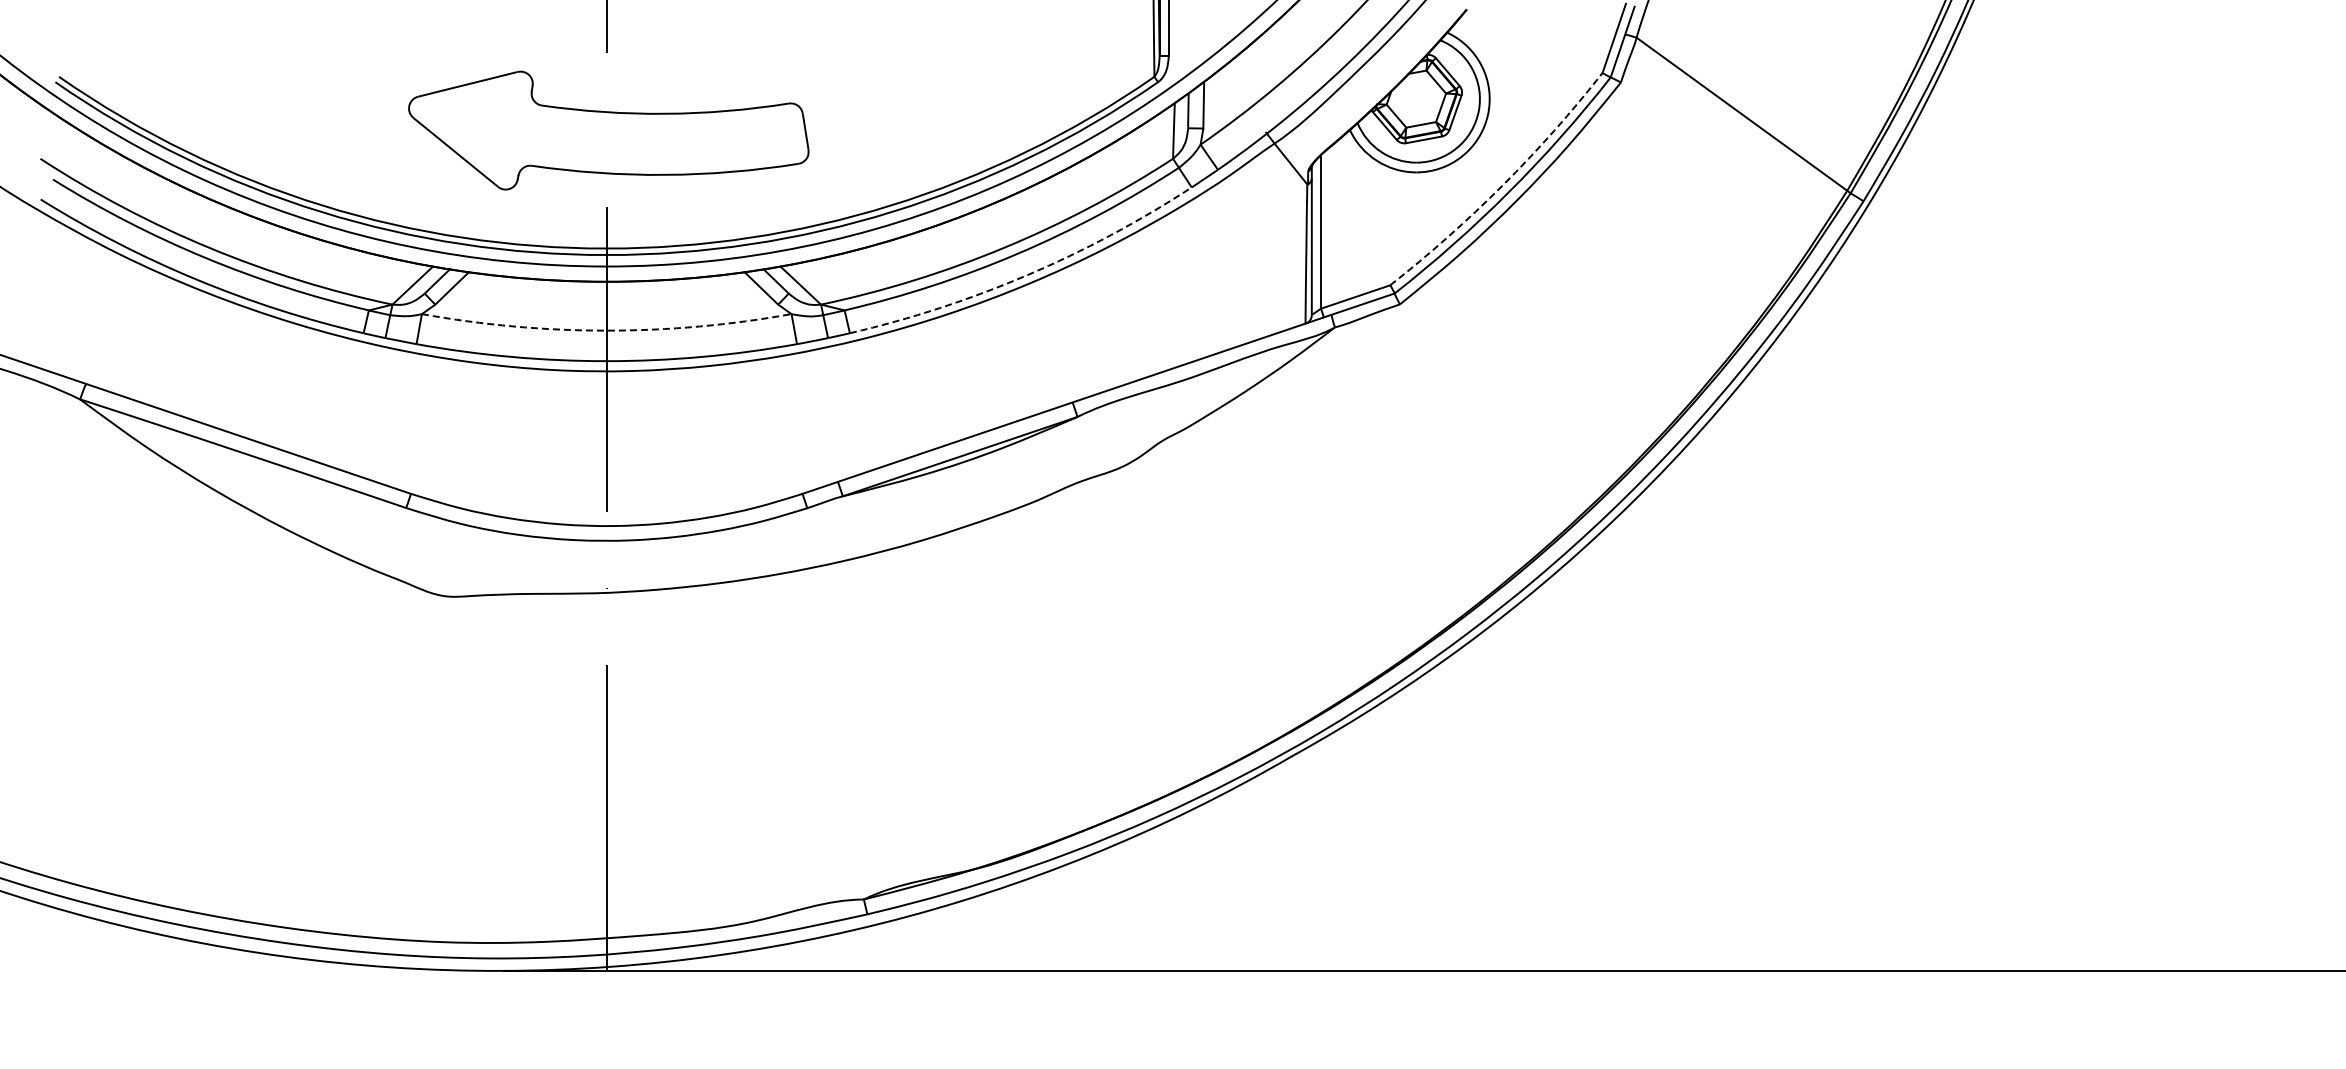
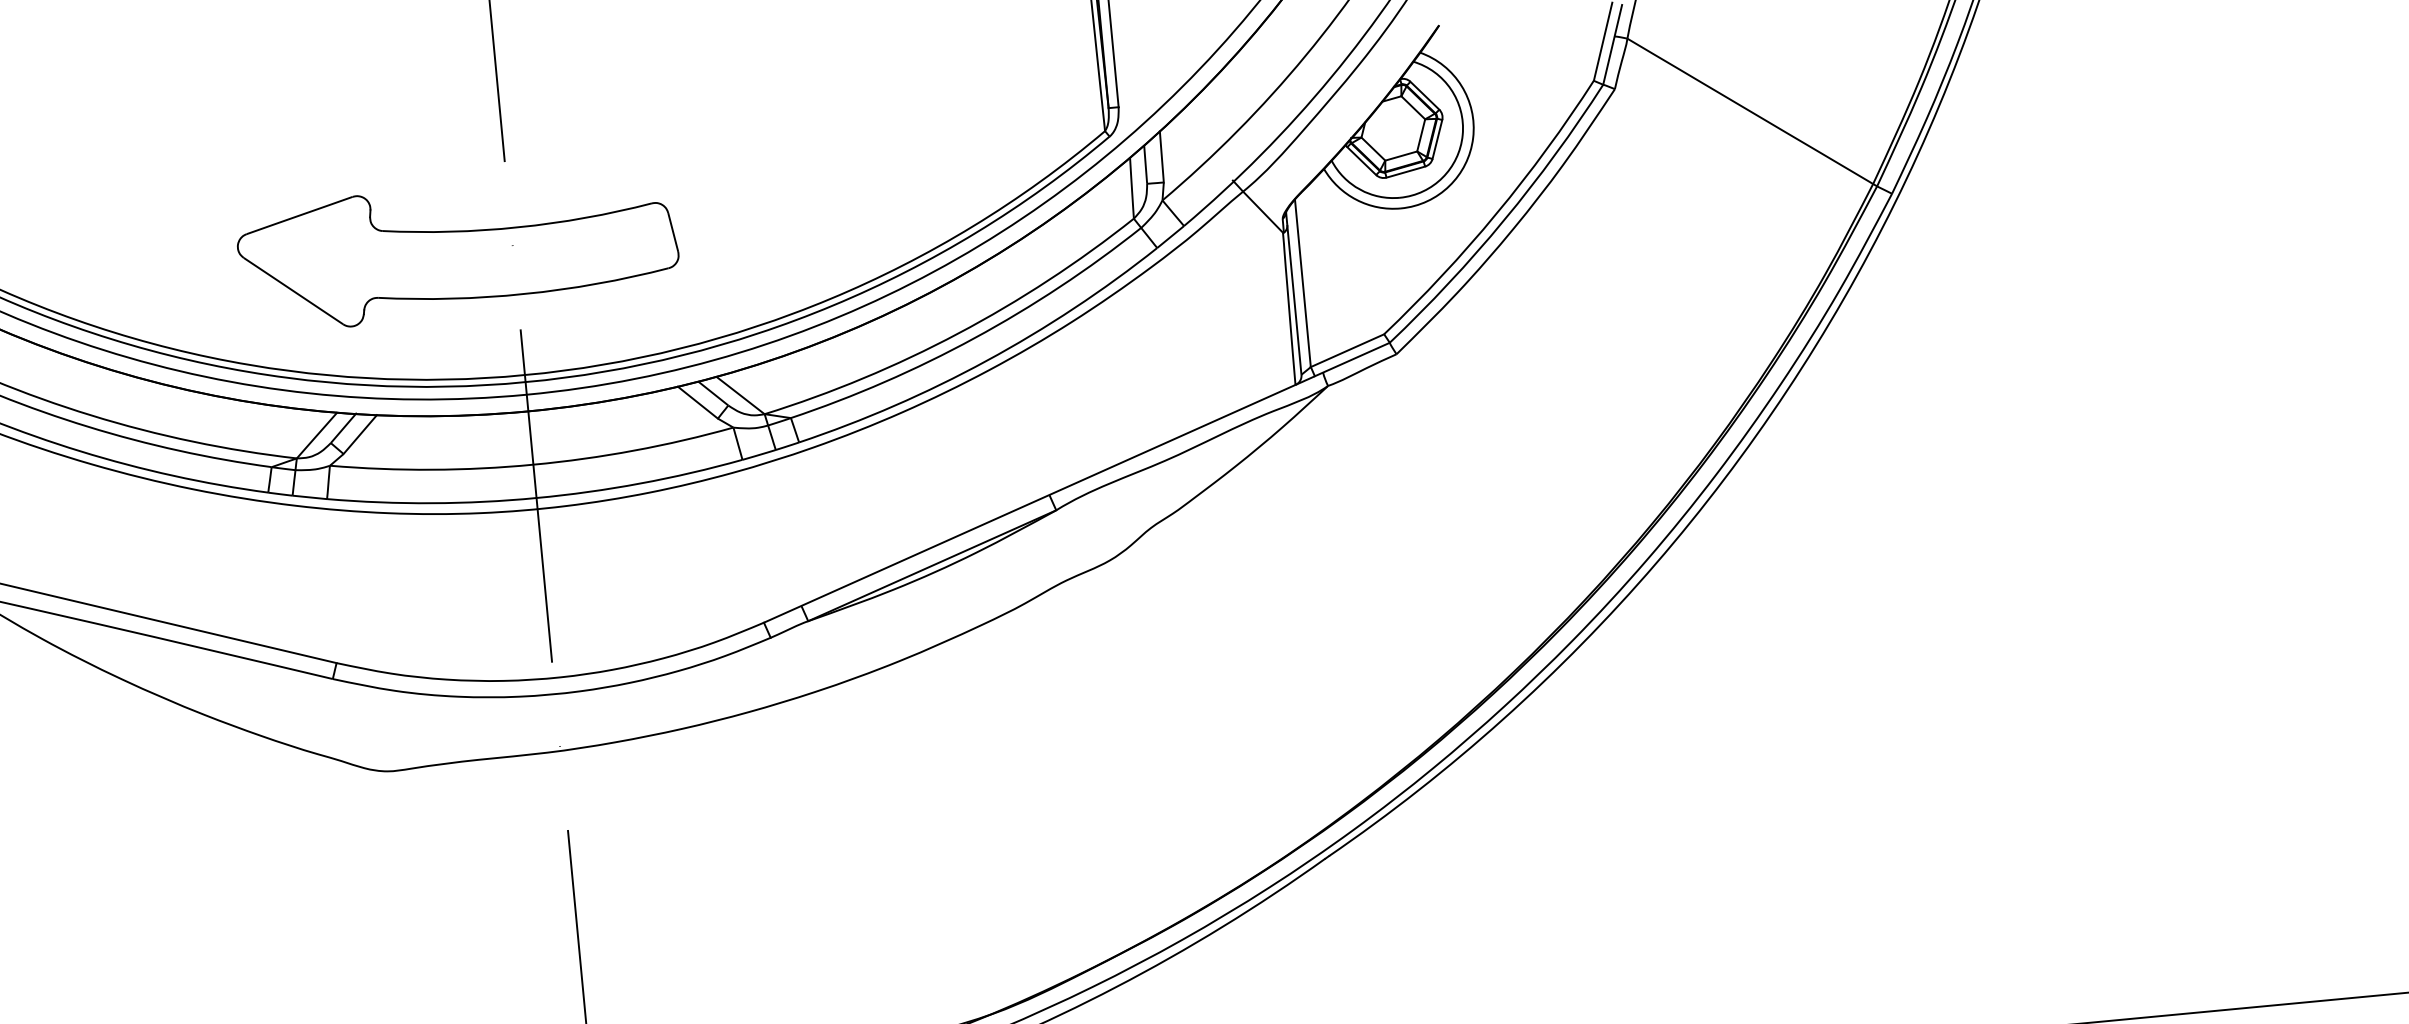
part: (608, 130) -> (457, 251), moved
arc: (1502, 185) -> (1496, 213), dashed -> solid
arc: (1027, 275) -> (987, 361), dashed -> solid
arc: (606, 330) -> (533, 464), dashed -> solid

